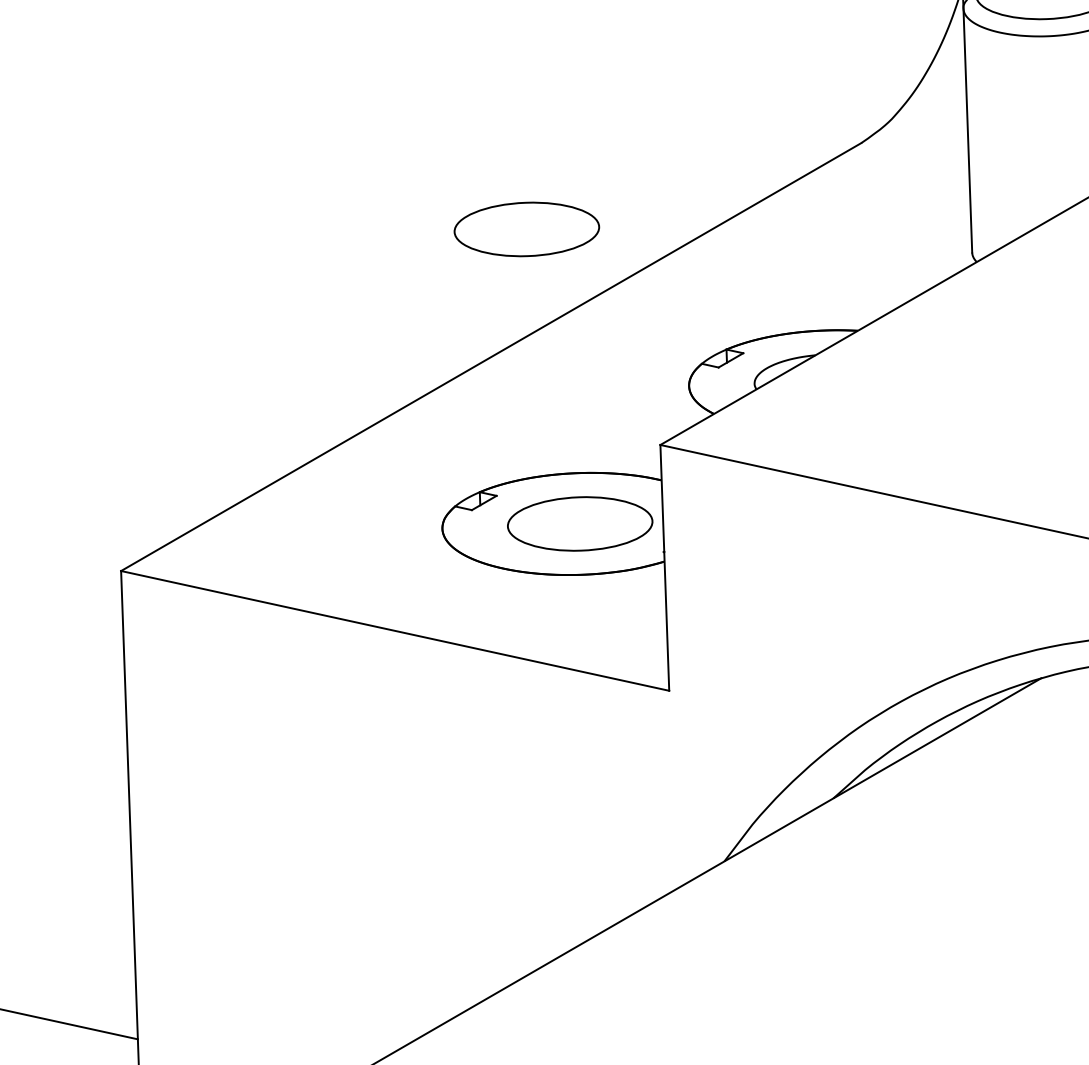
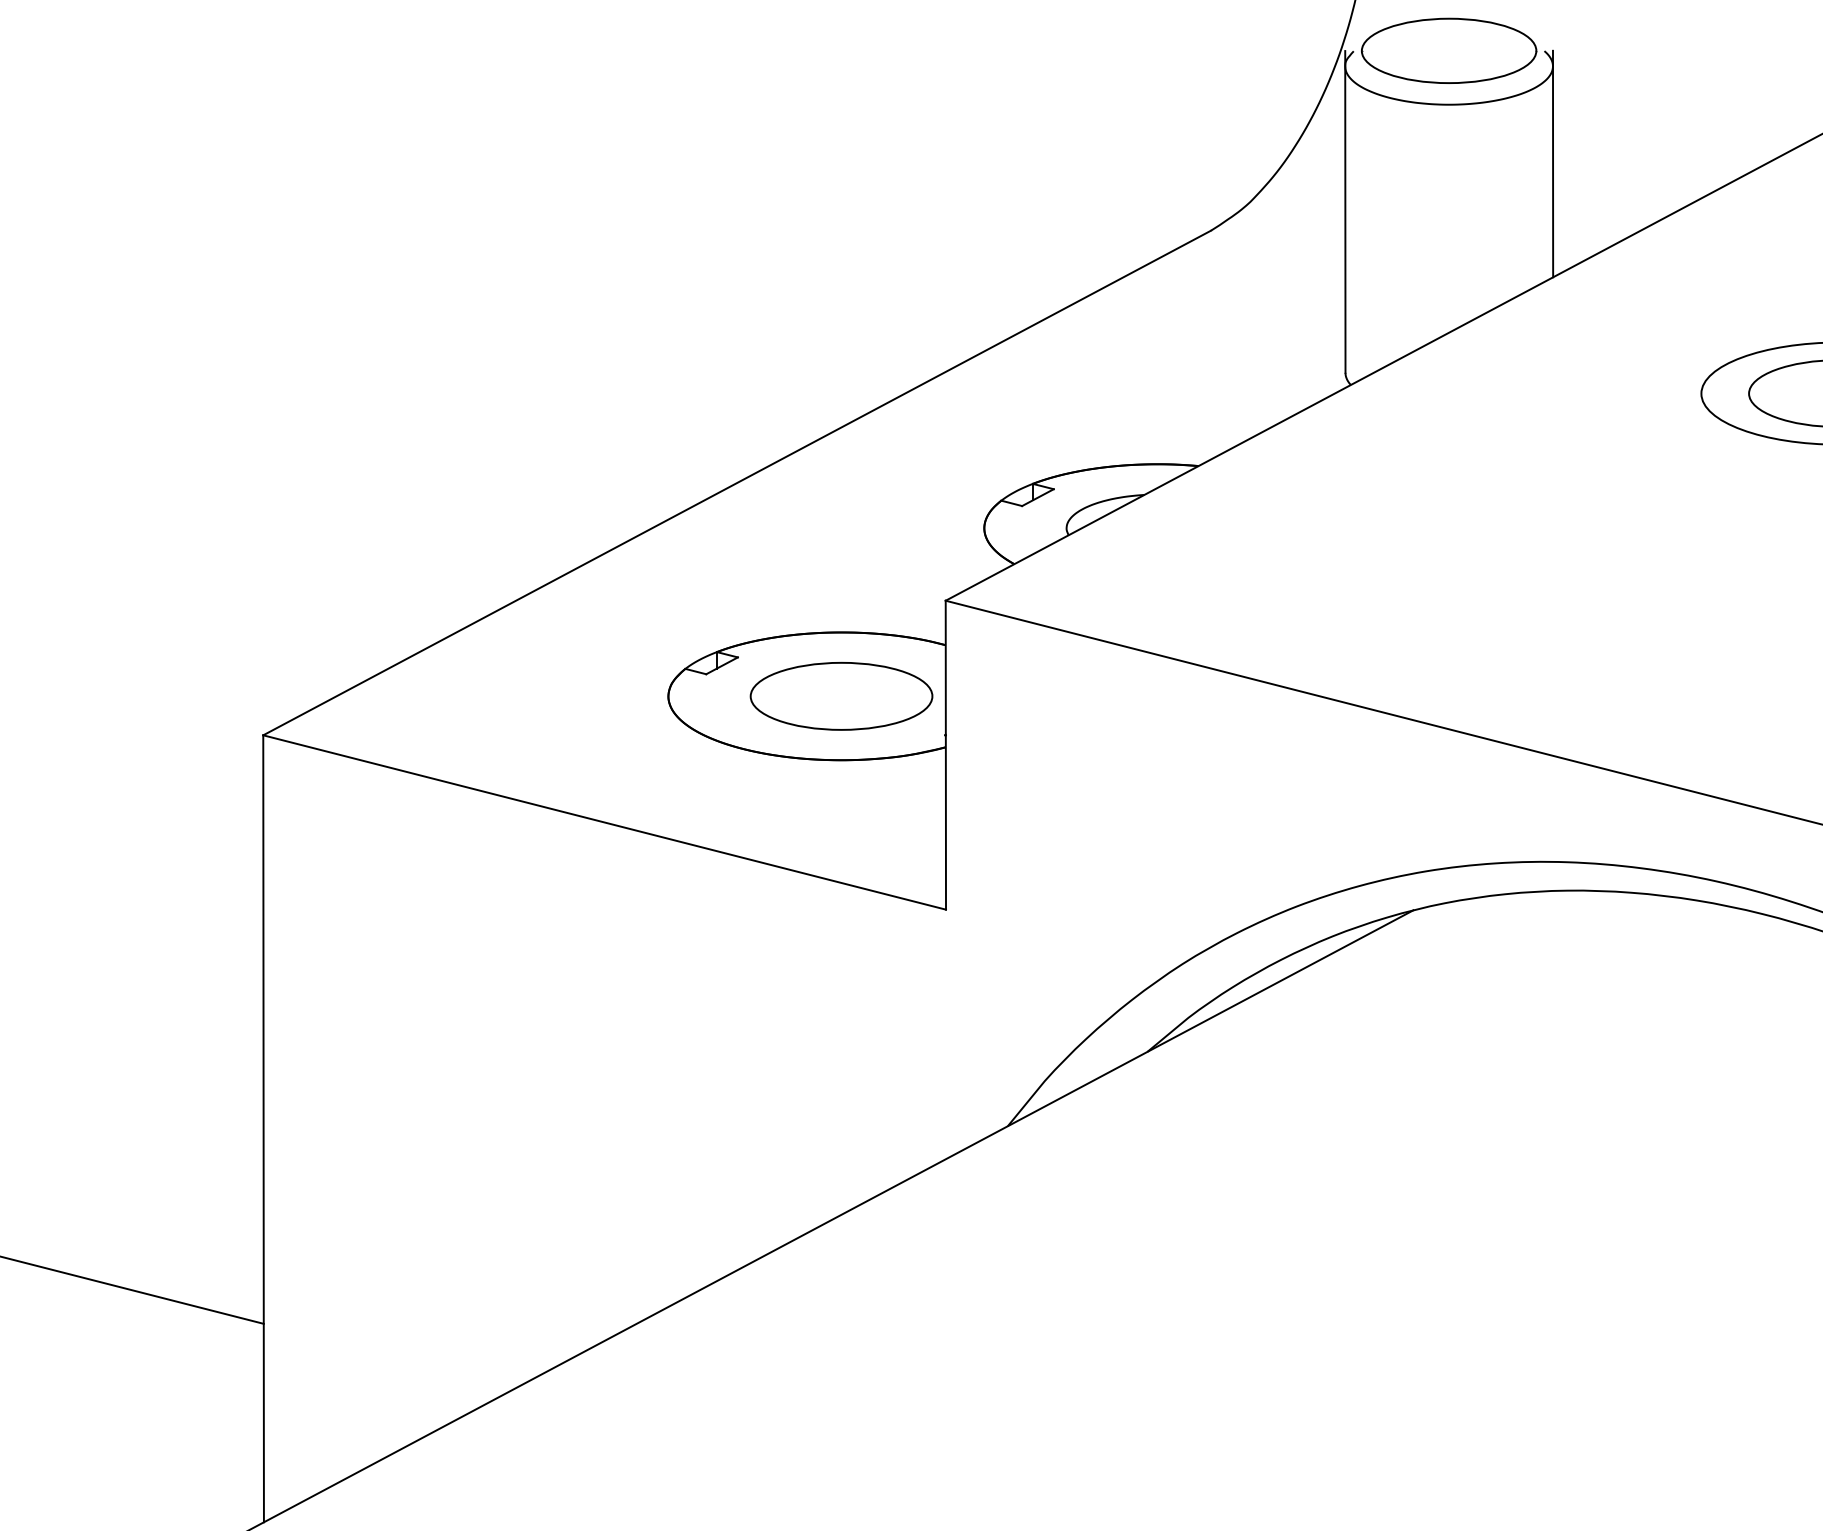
part: (526, 228) -> (787, 323), removed

